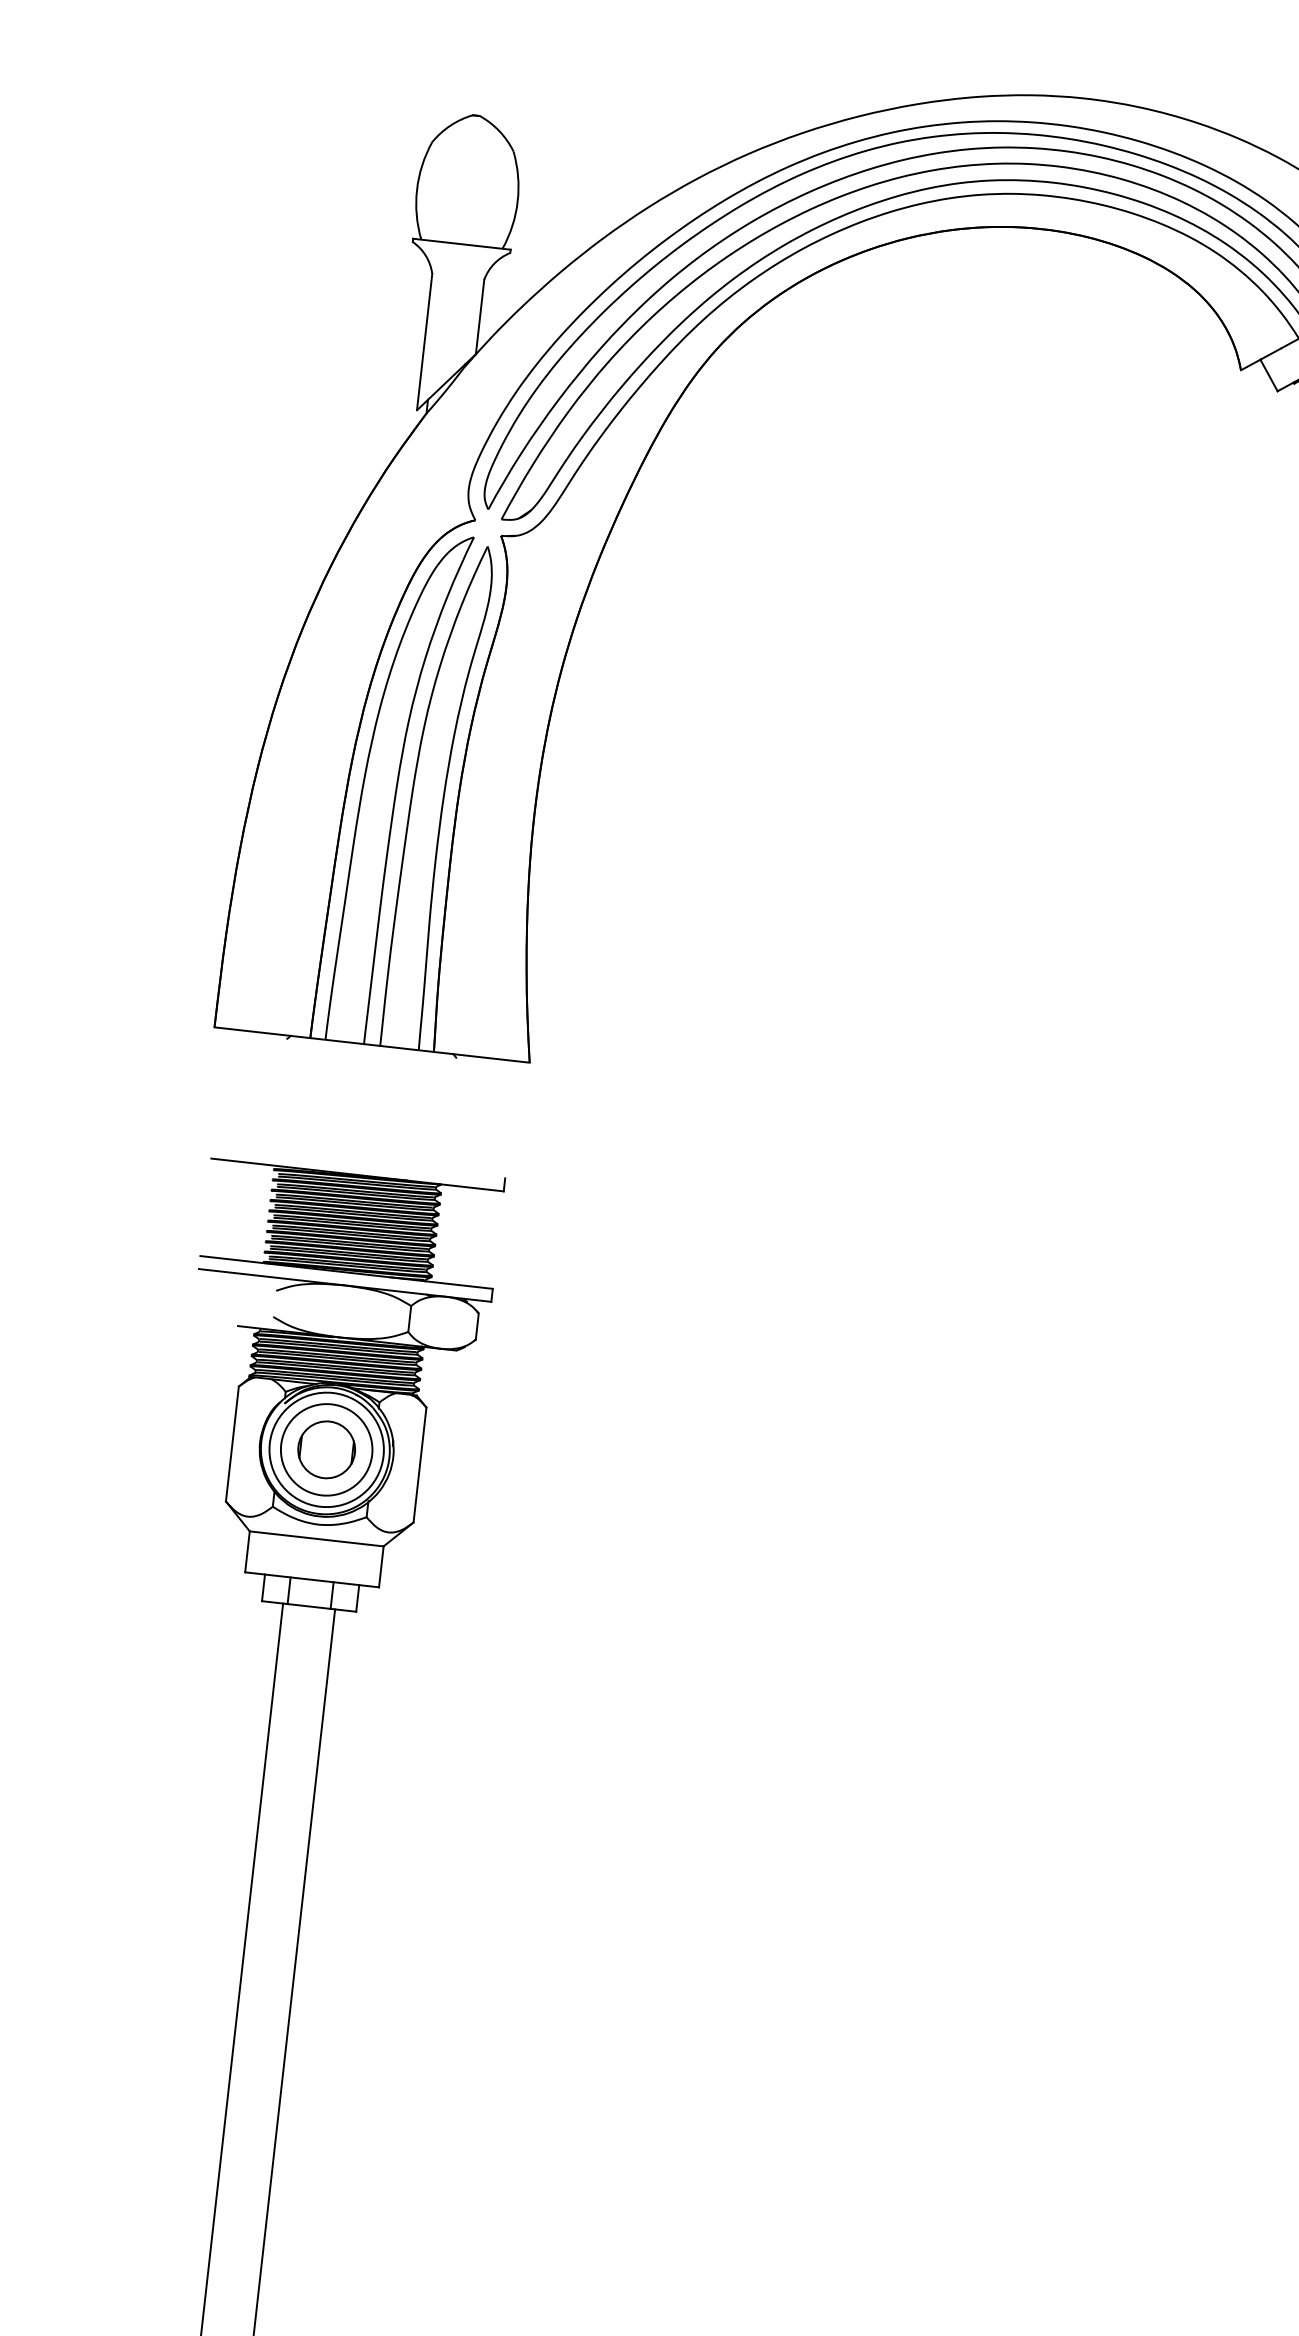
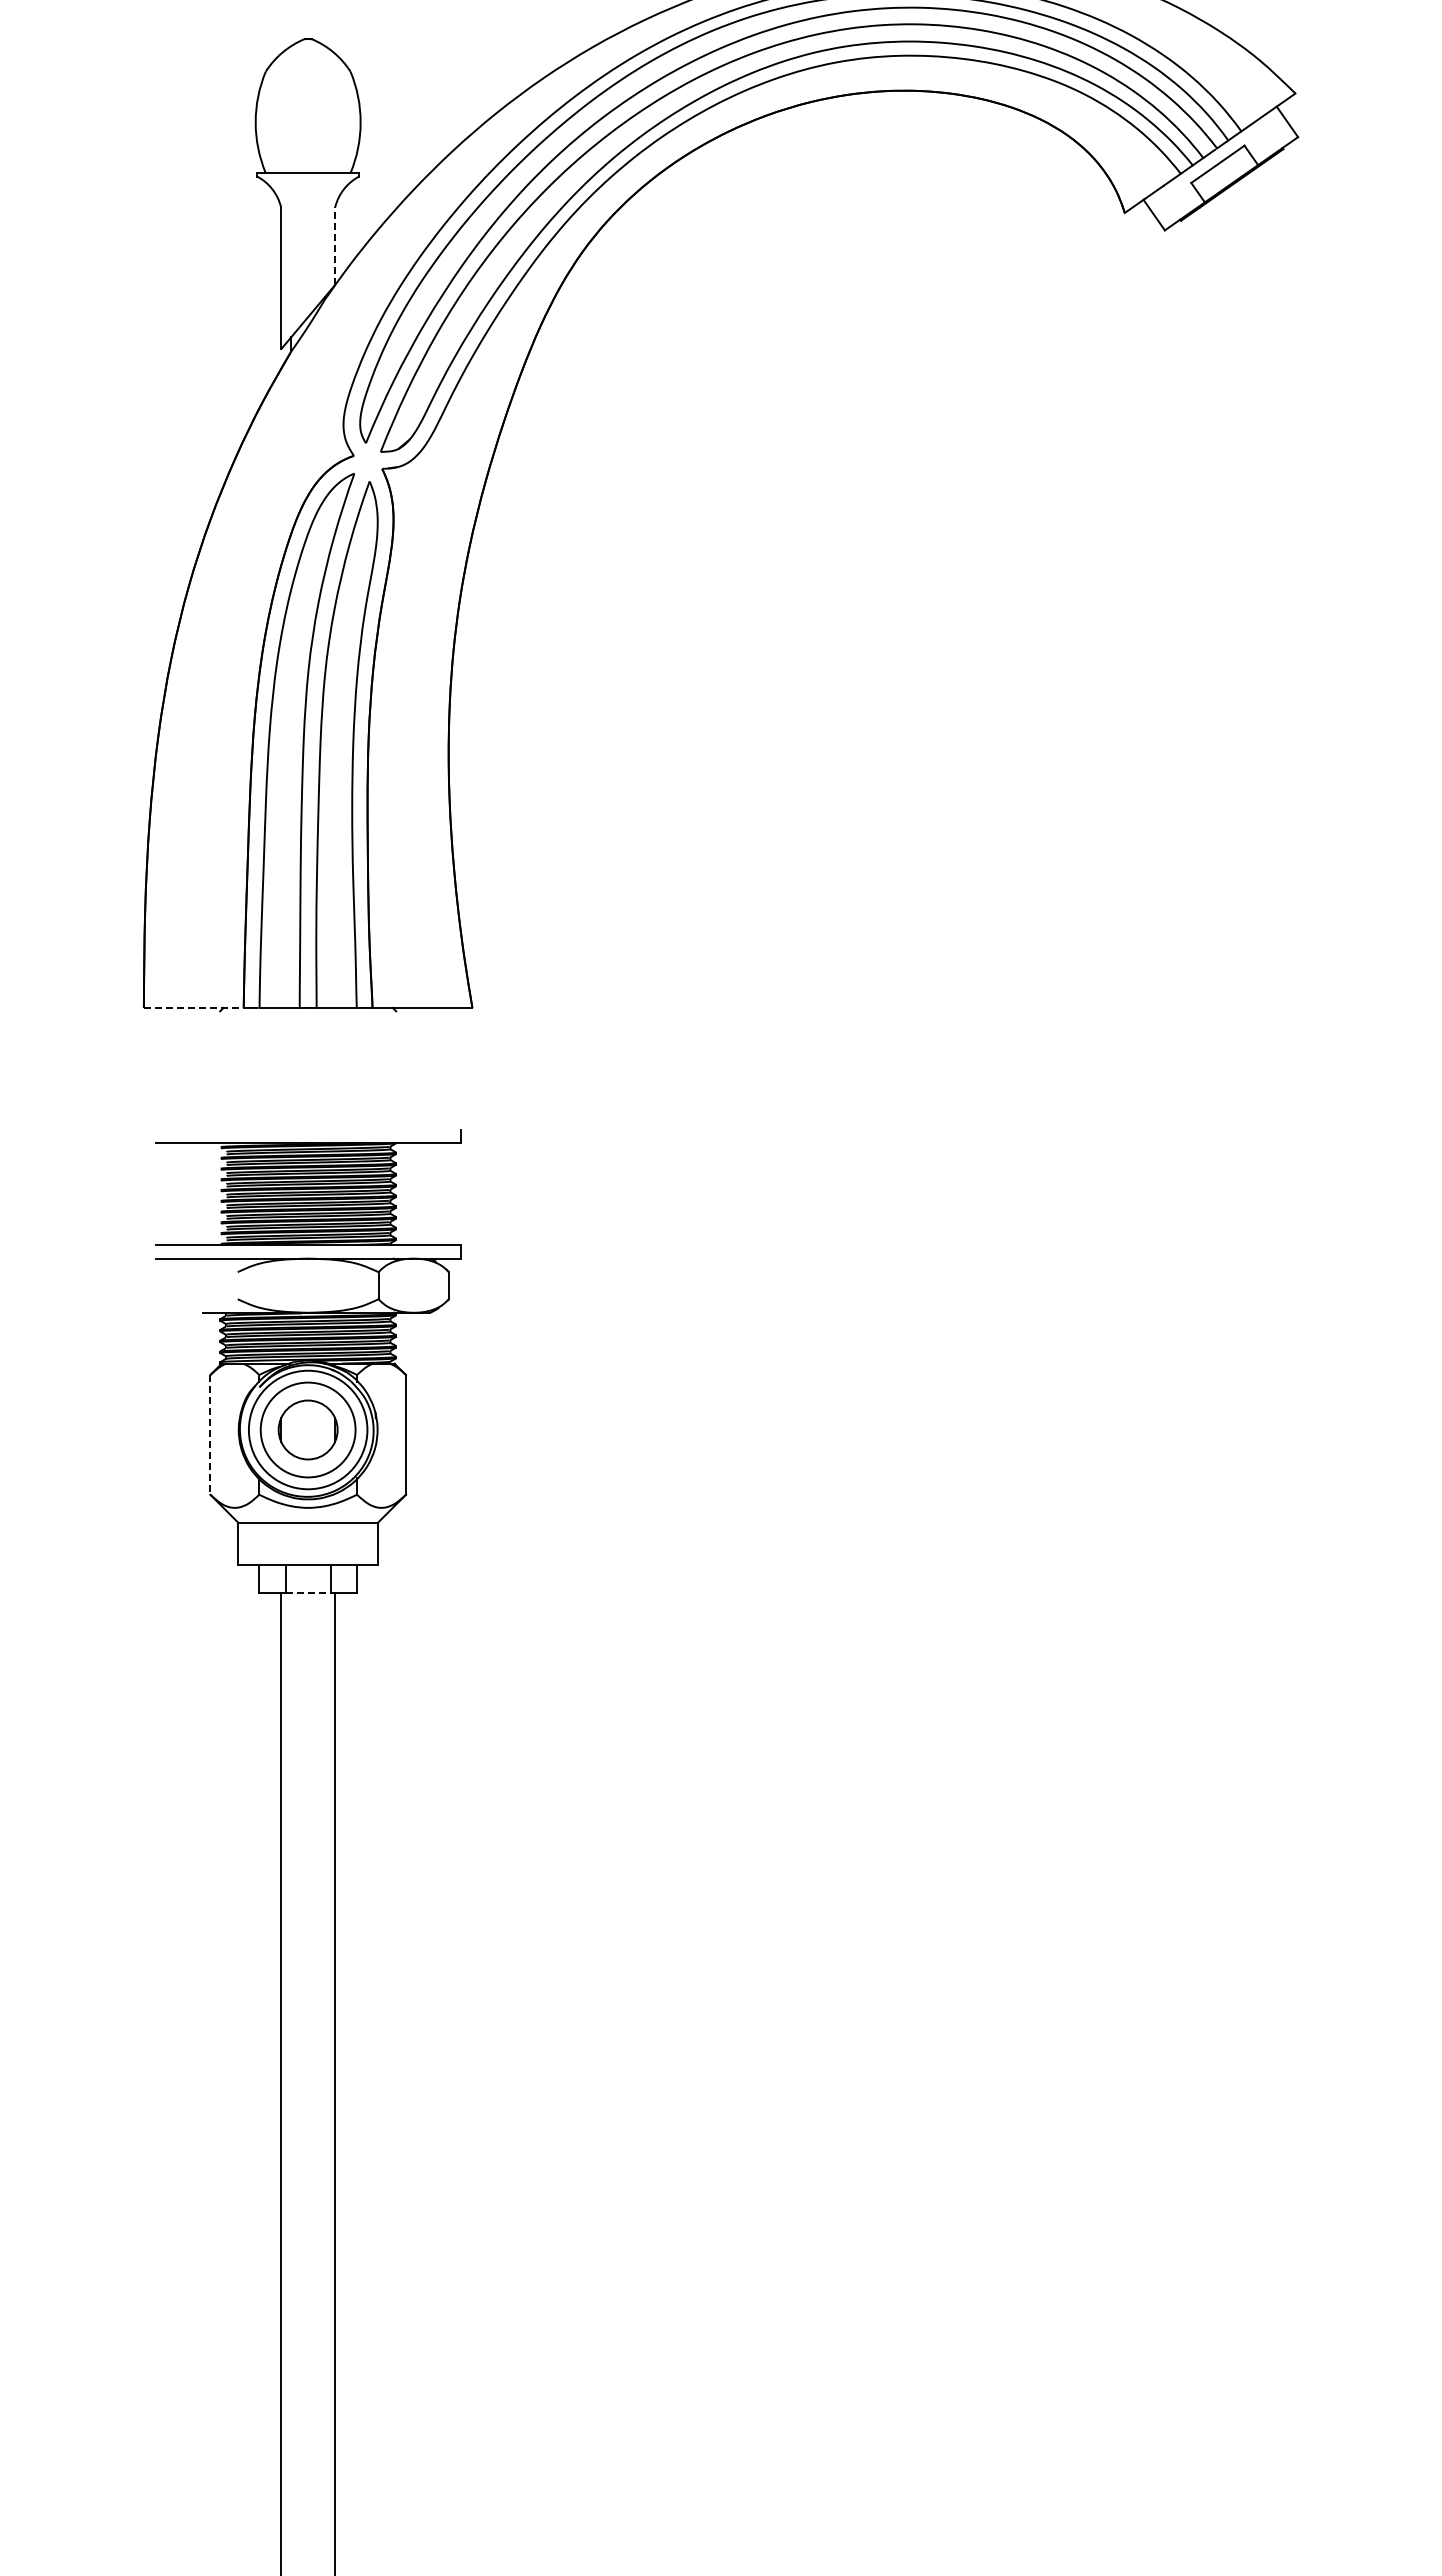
line: (480, 316) -> (335, 245), solid -> dashed
line: (262, 1032) -> (193, 1007), solid -> dashed
line: (232, 1443) -> (210, 1434), solid -> dashed
line: (309, 1606) -> (308, 1593), solid -> dashed

